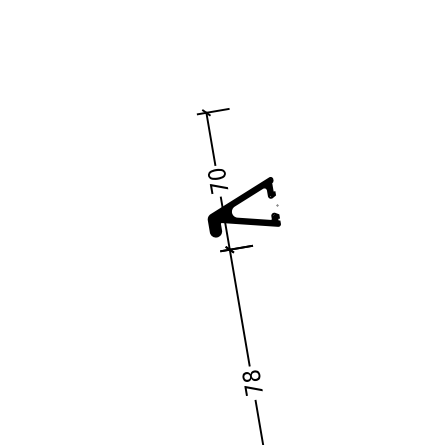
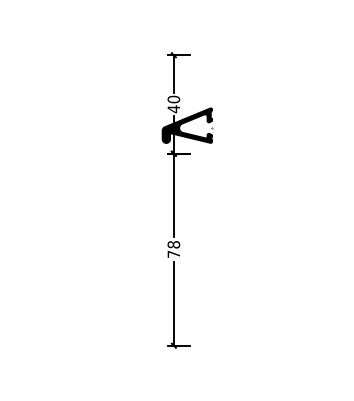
text: (218, 188) -> (173, 109), 70 -> 40

